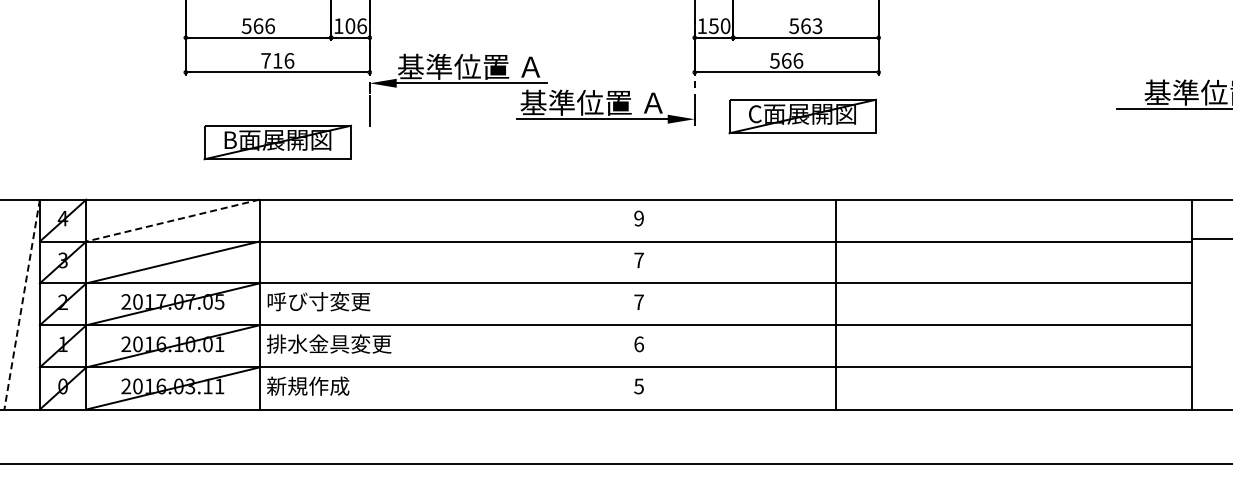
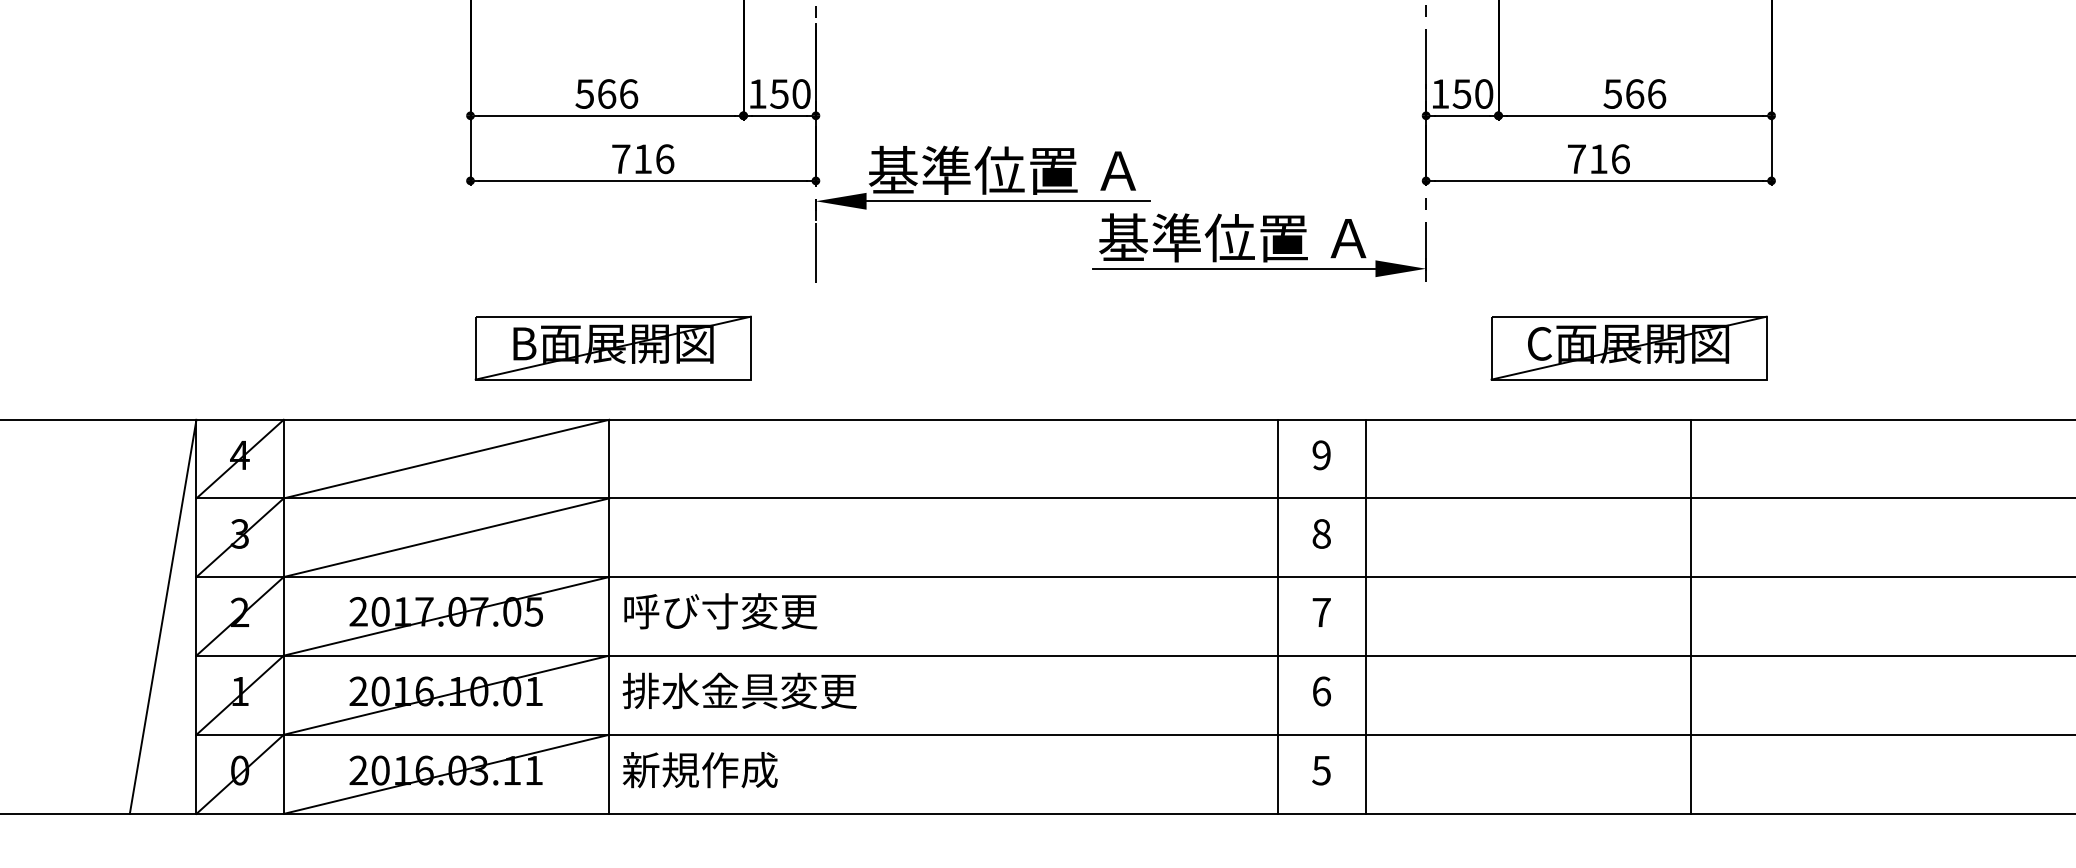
text: (355, 25) -> (789, 92), 106 -> 150
text: (817, 26) -> (1656, 94), 563 -> 566
text: (780, 60) -> (1587, 158), 566 -> 716
part: (802, 116) -> (1628, 348), moved
part: (277, 142) -> (612, 348), moved
line: (172, 220) -> (445, 458), dashed -> solid
text: (638, 260) -> (1320, 534), 7 -> 8
line: (615, 304) -> (1277, 616), added
line: (662, 304) -> (1365, 616), added
line: (22, 305) -> (163, 618), dashed -> solid

